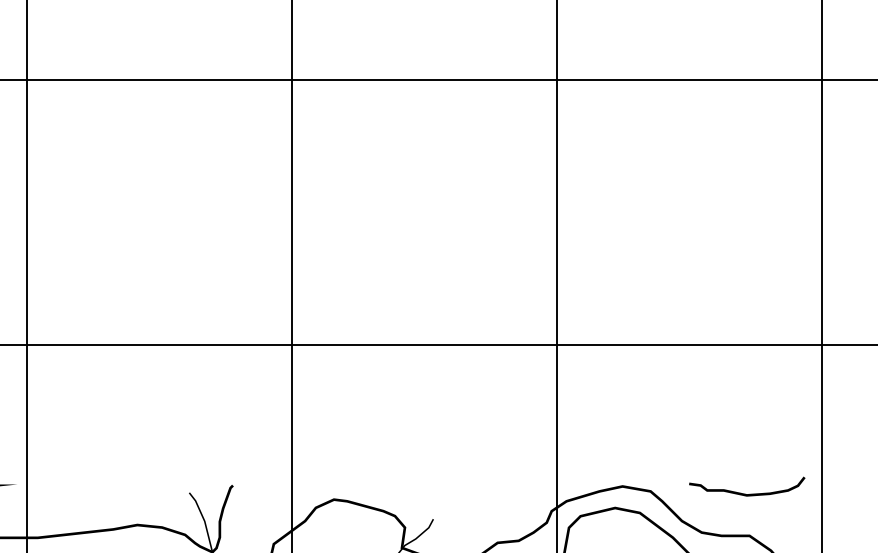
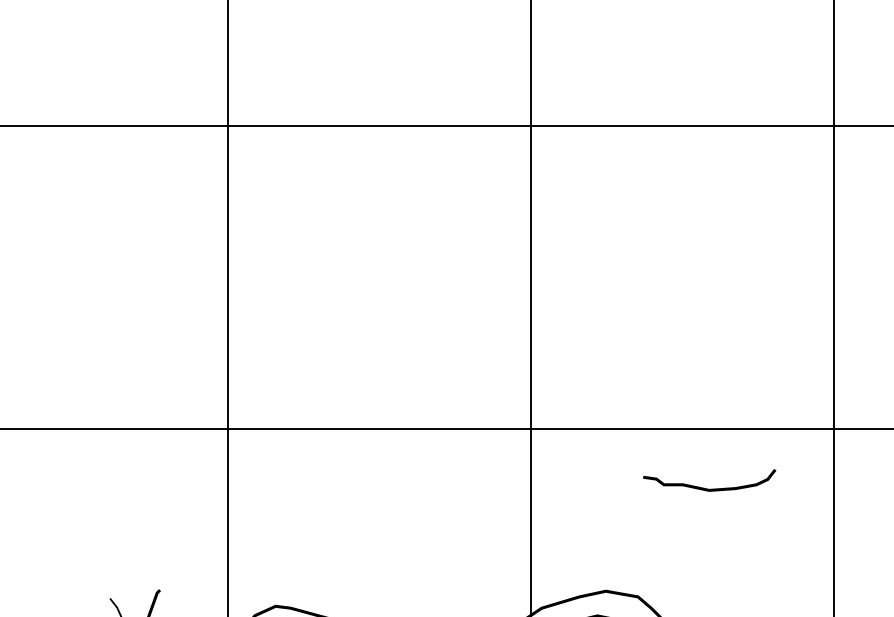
curve: (745, 493) -> (707, 488), moved

